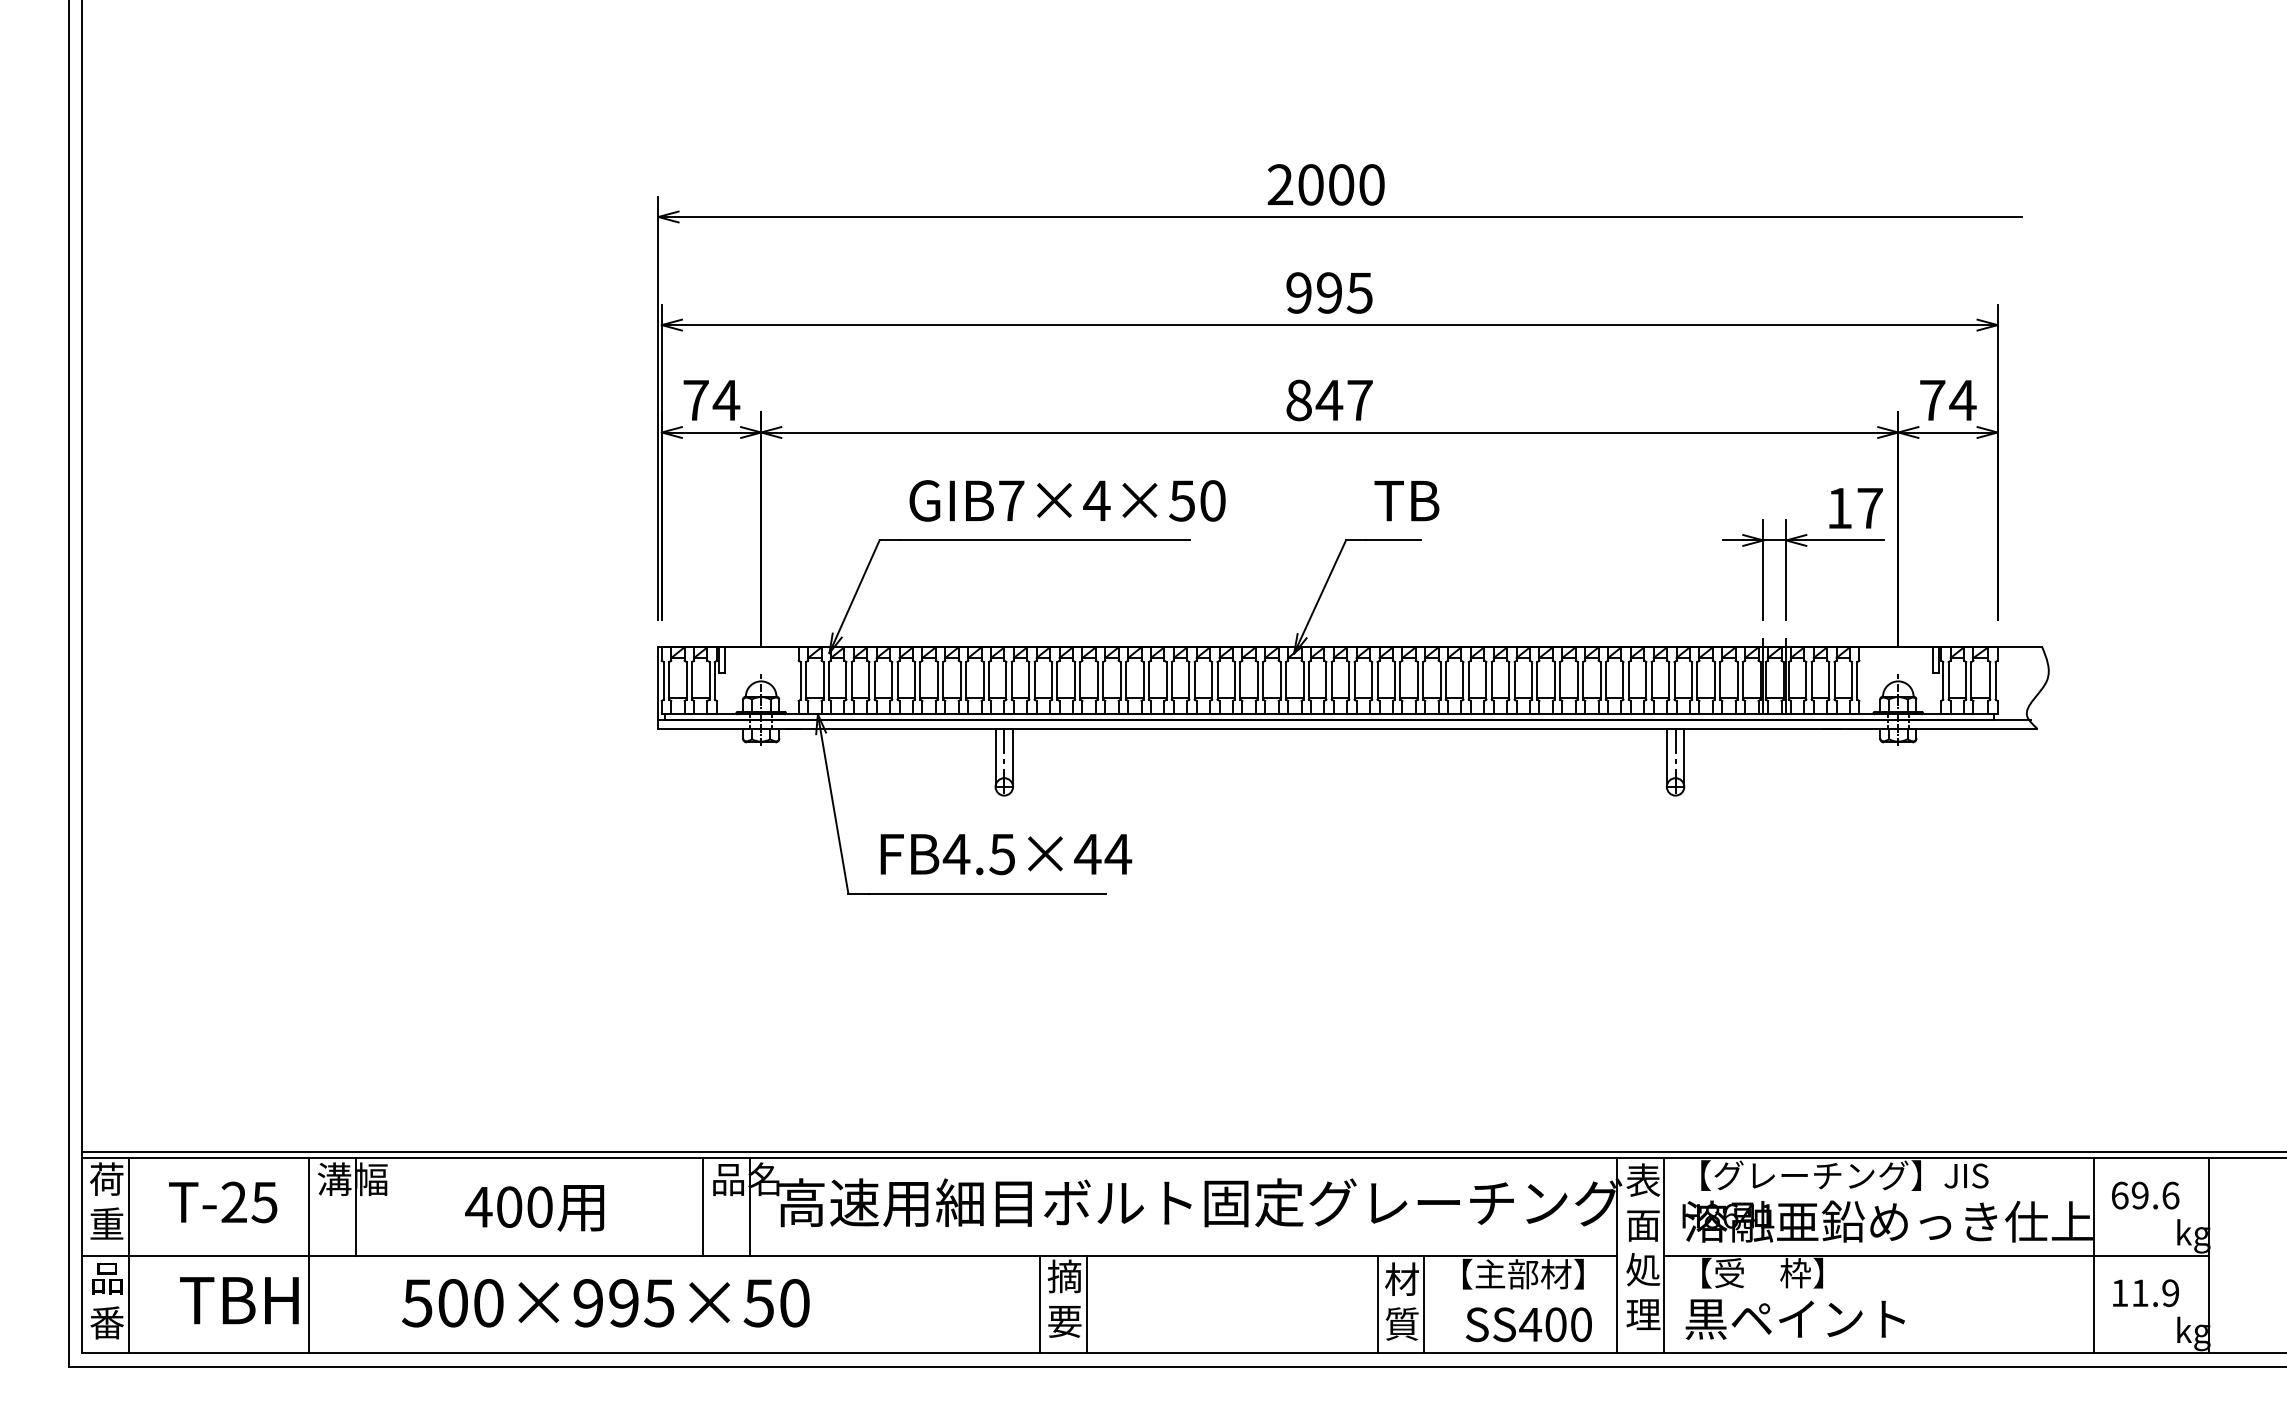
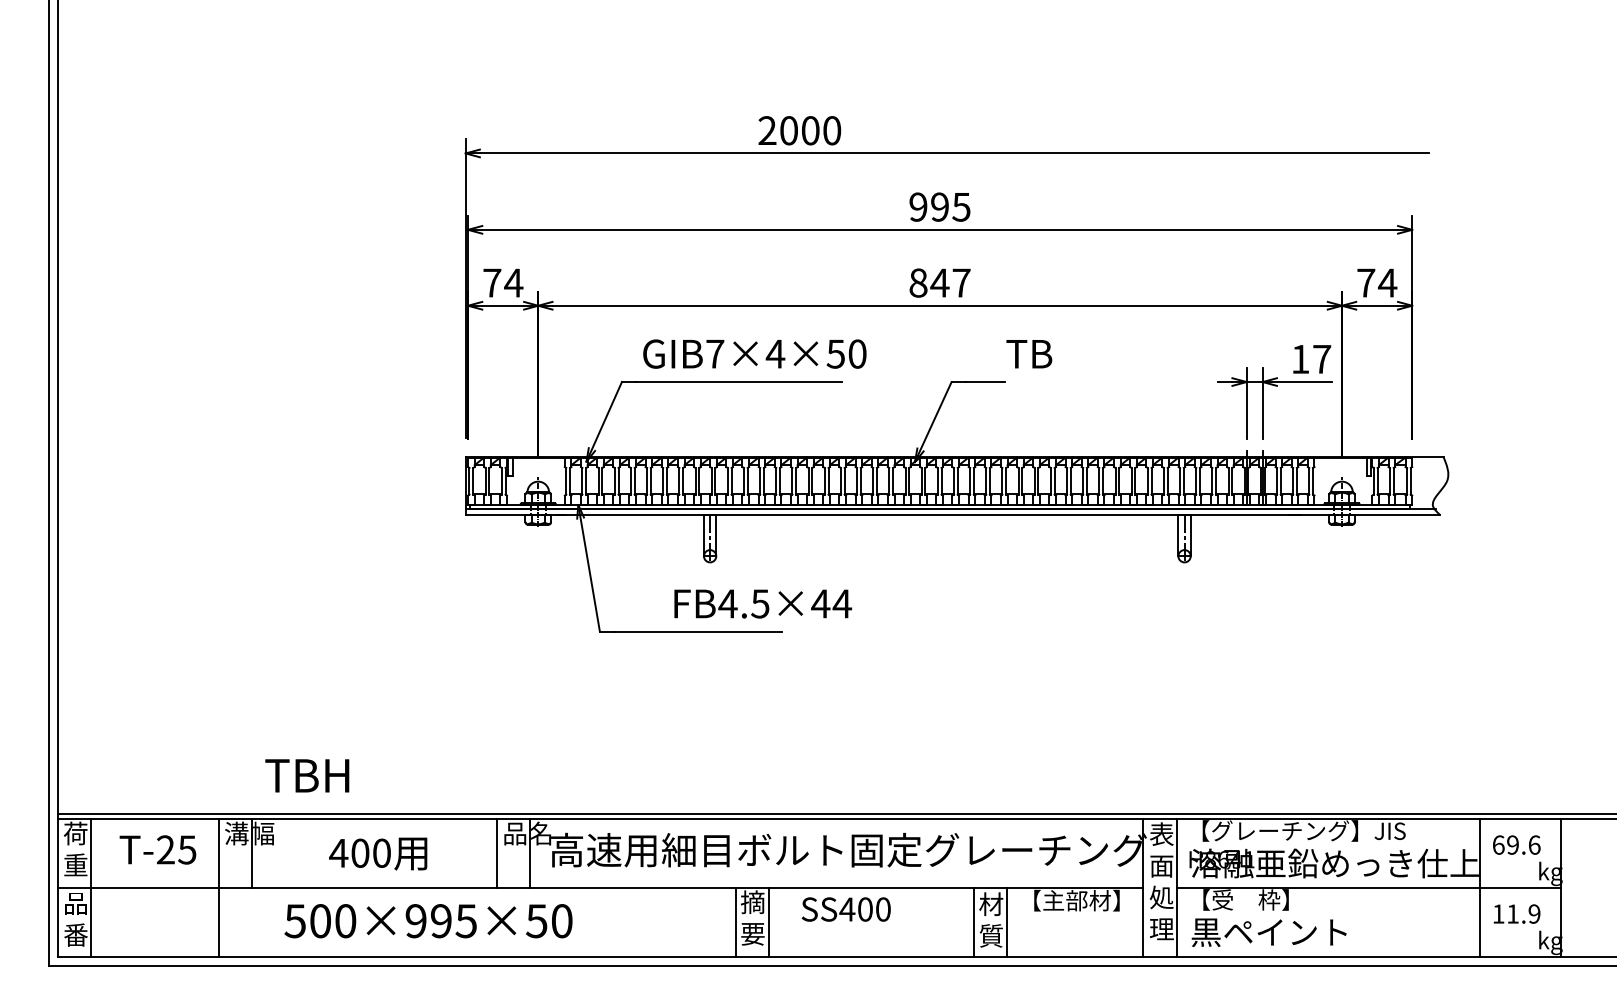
text: (1325, 184) -> (799, 130), moved
text: (1406, 501) -> (1029, 354), moved
text: (1006, 854) -> (763, 604), moved
text: (239, 1300) -> (307, 775), moved
text: (1528, 1324) -> (845, 909), moved

